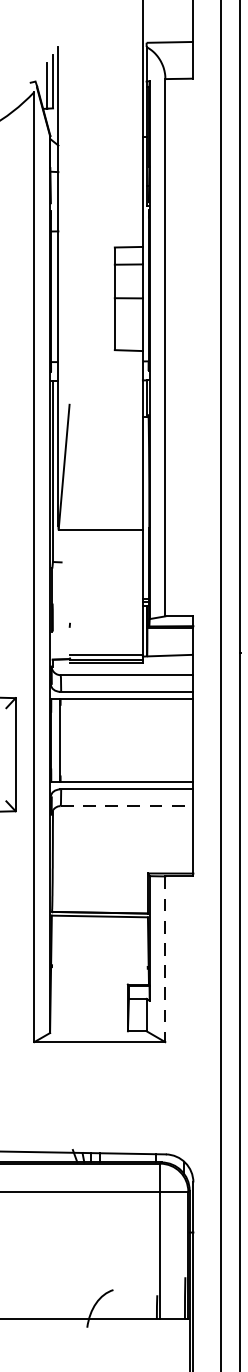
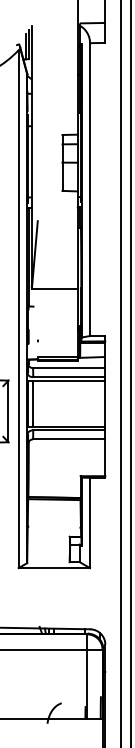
line: (127, 806) -> (69, 439), dashed -> solid
line: (166, 960) -> (90, 523), dashed -> solid

